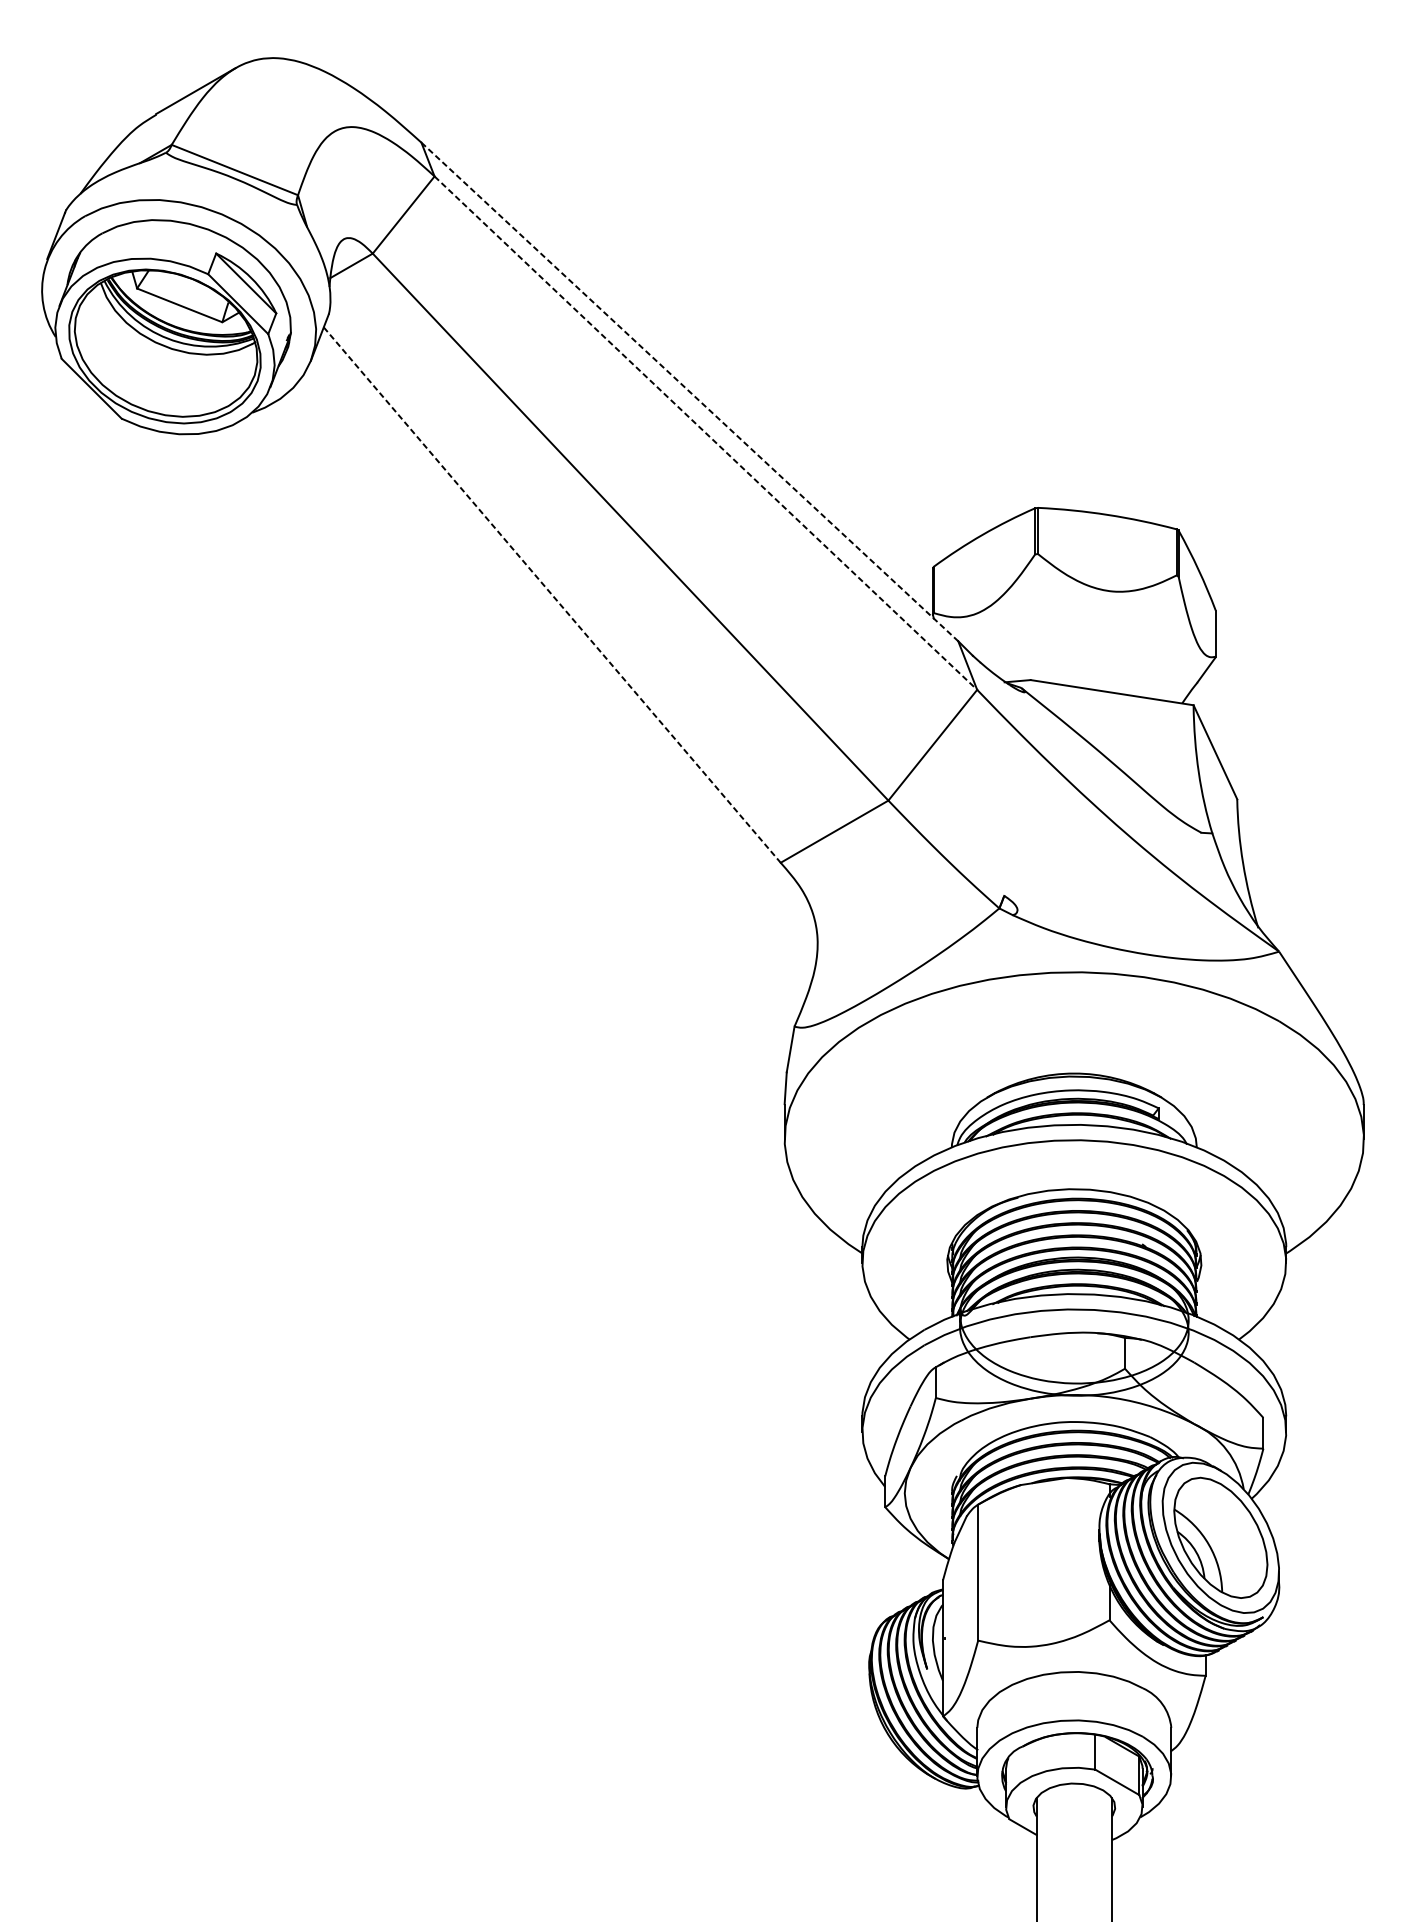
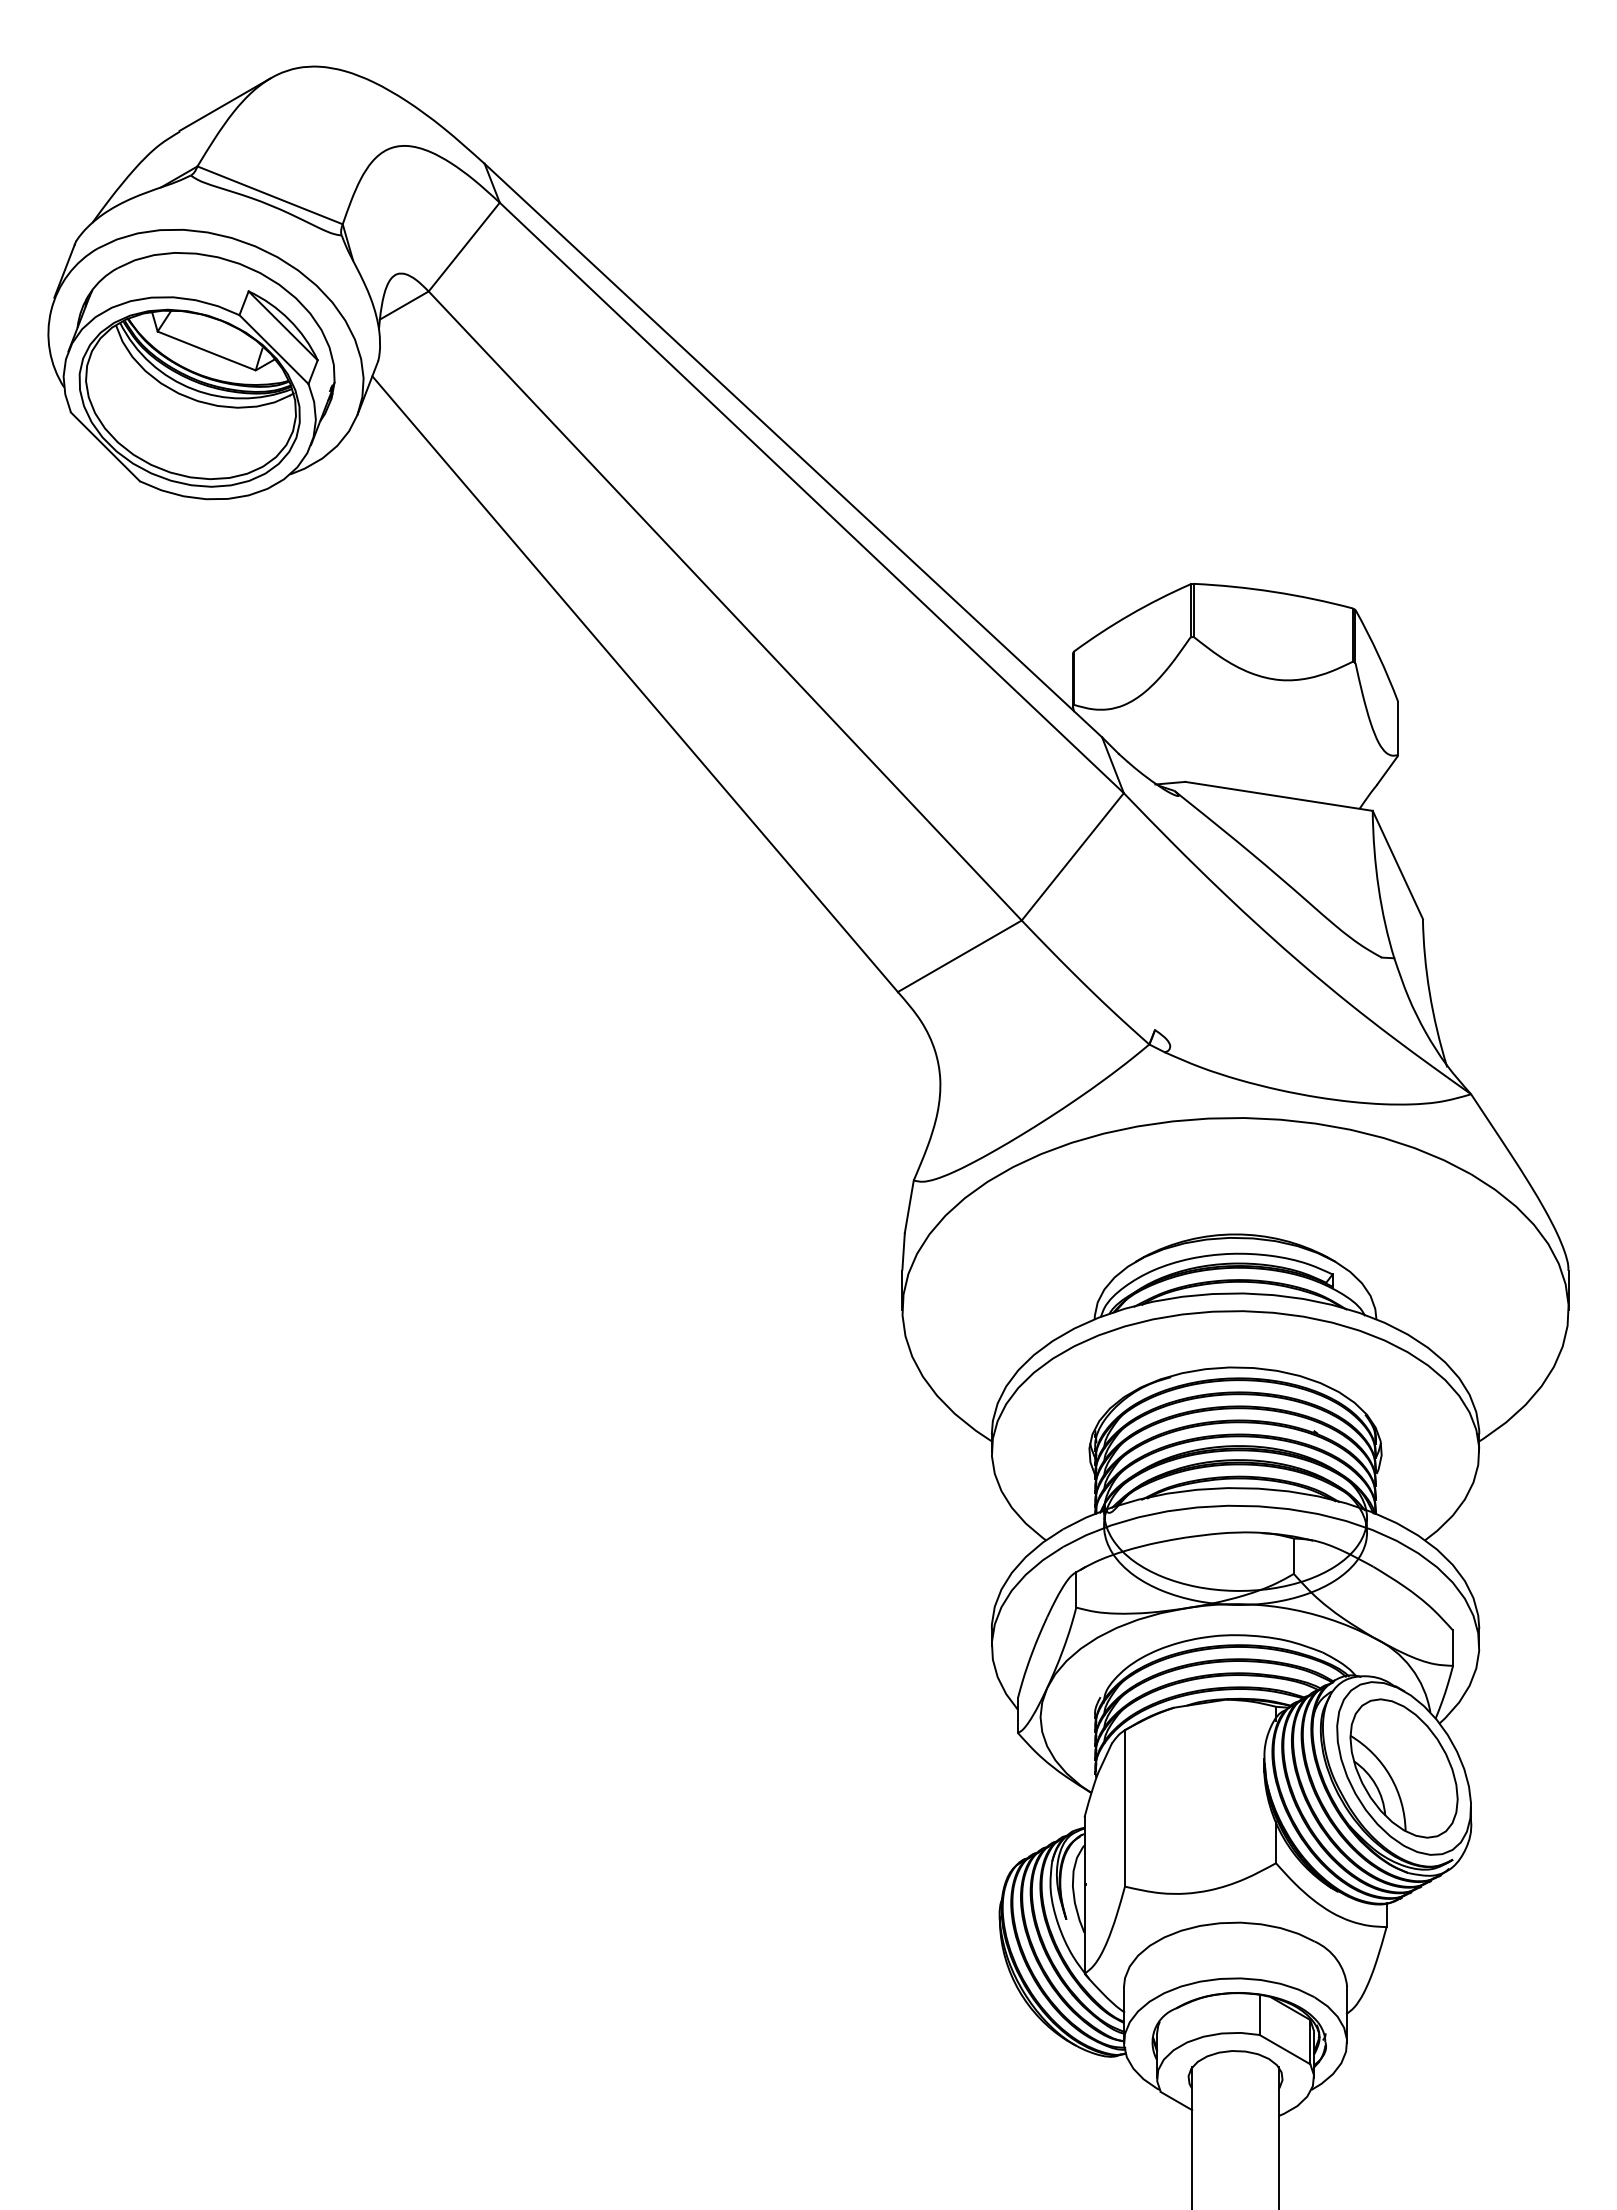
line: (689, 391) -> (793, 450), dashed -> solid
line: (705, 432) -> (811, 497), dashed -> solid
line: (552, 595) -> (635, 684), dashed -> solid

